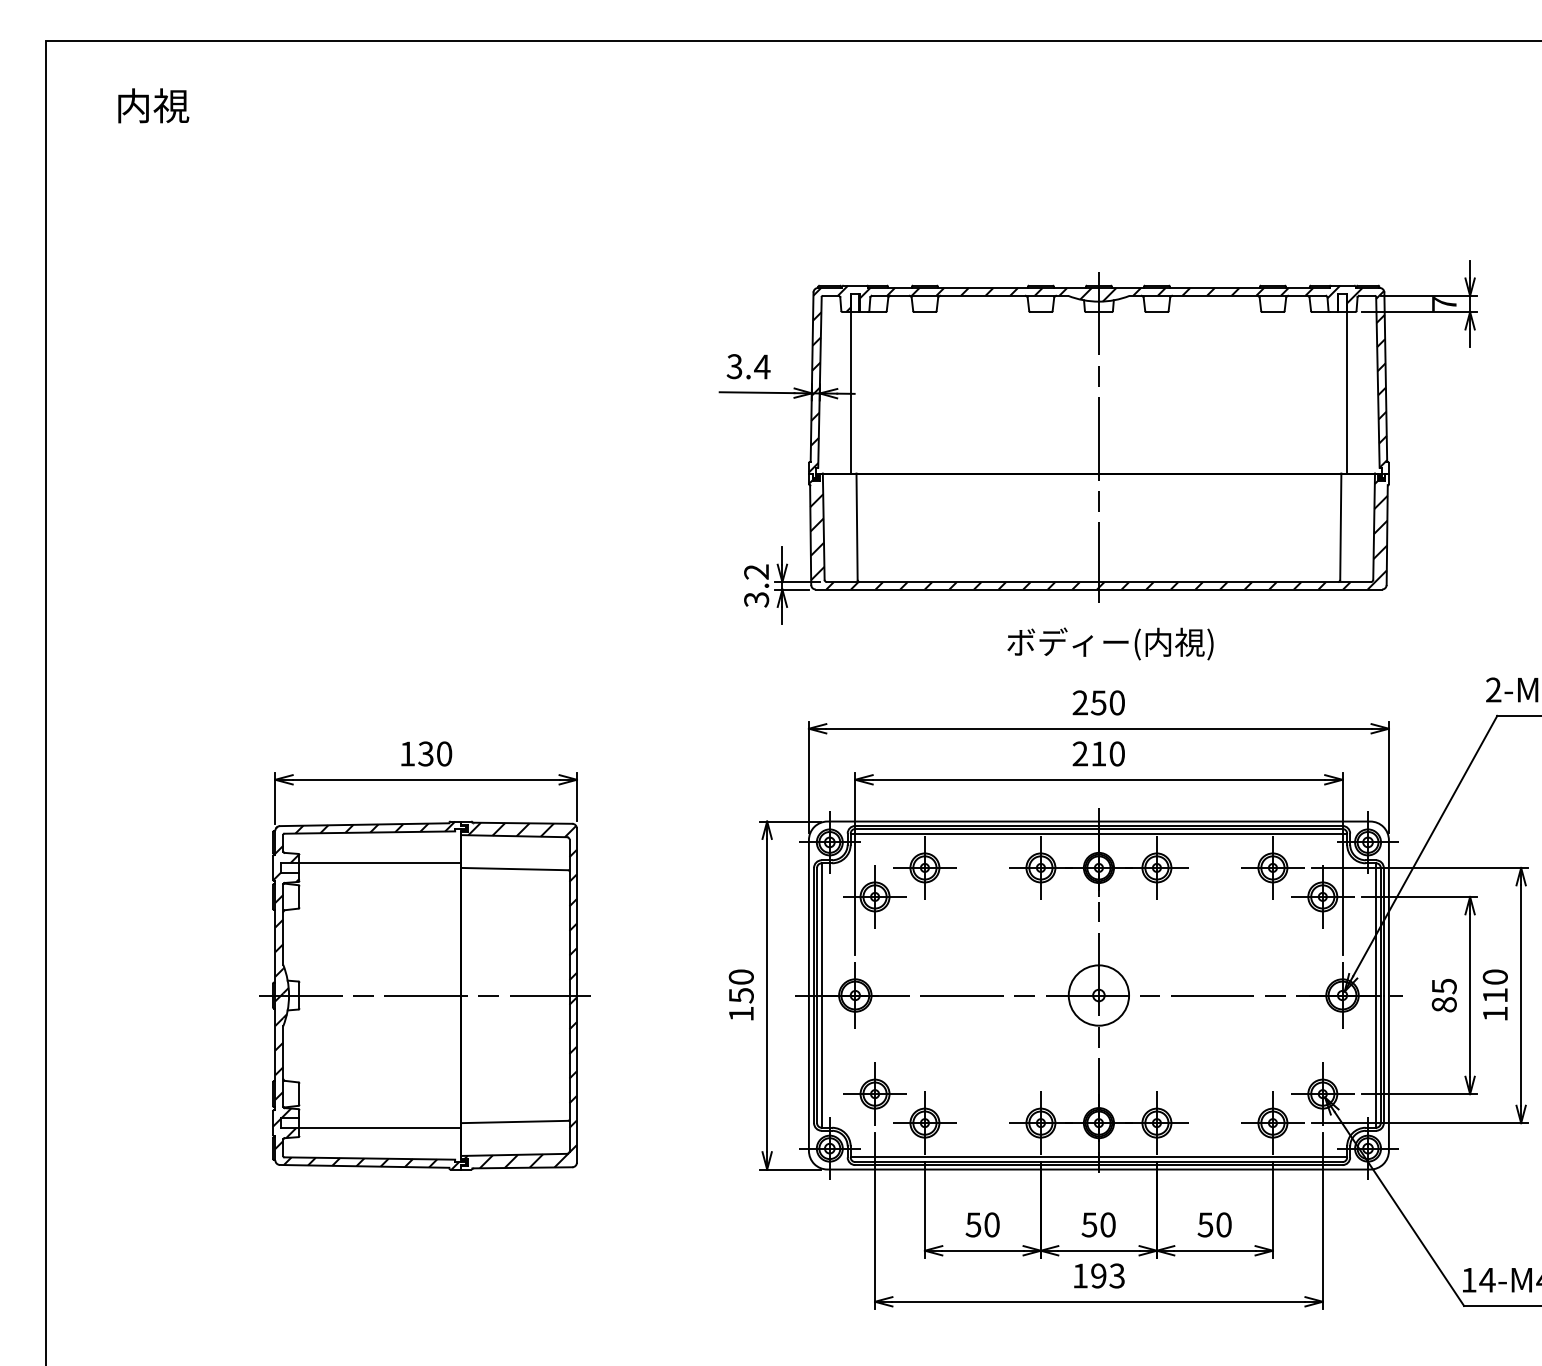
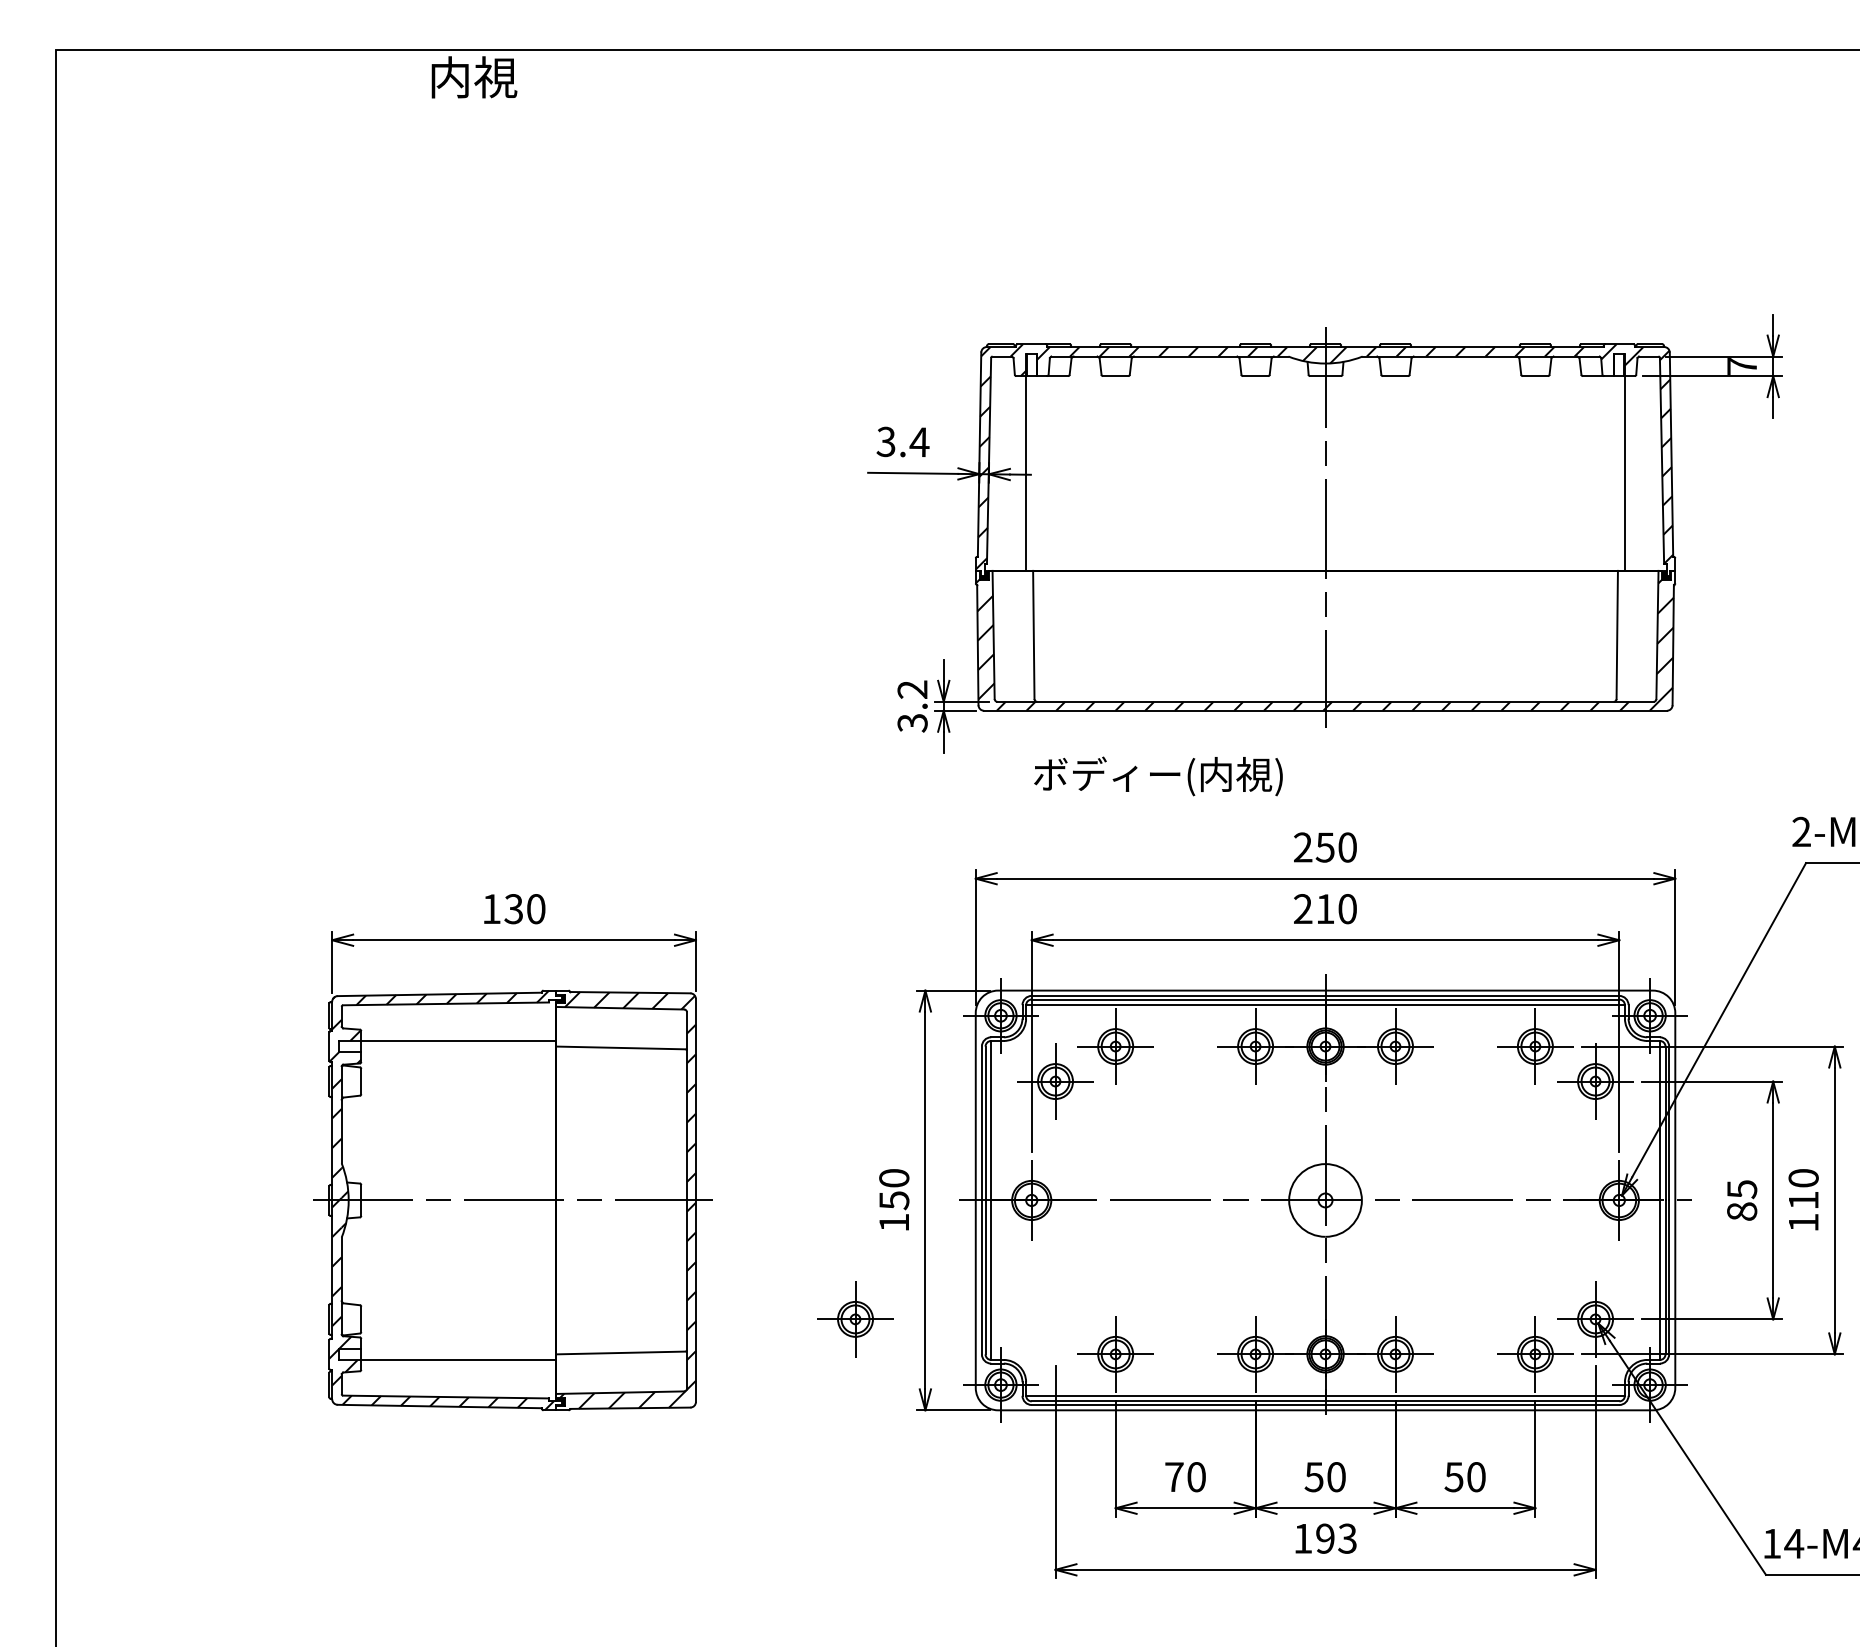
text: (153, 105) -> (474, 77), moved
text: (1110, 644) -> (1158, 776), moved
part: (875, 1094) -> (855, 1319), moved
text: (972, 1225) -> (1173, 1477), 50 -> 70

